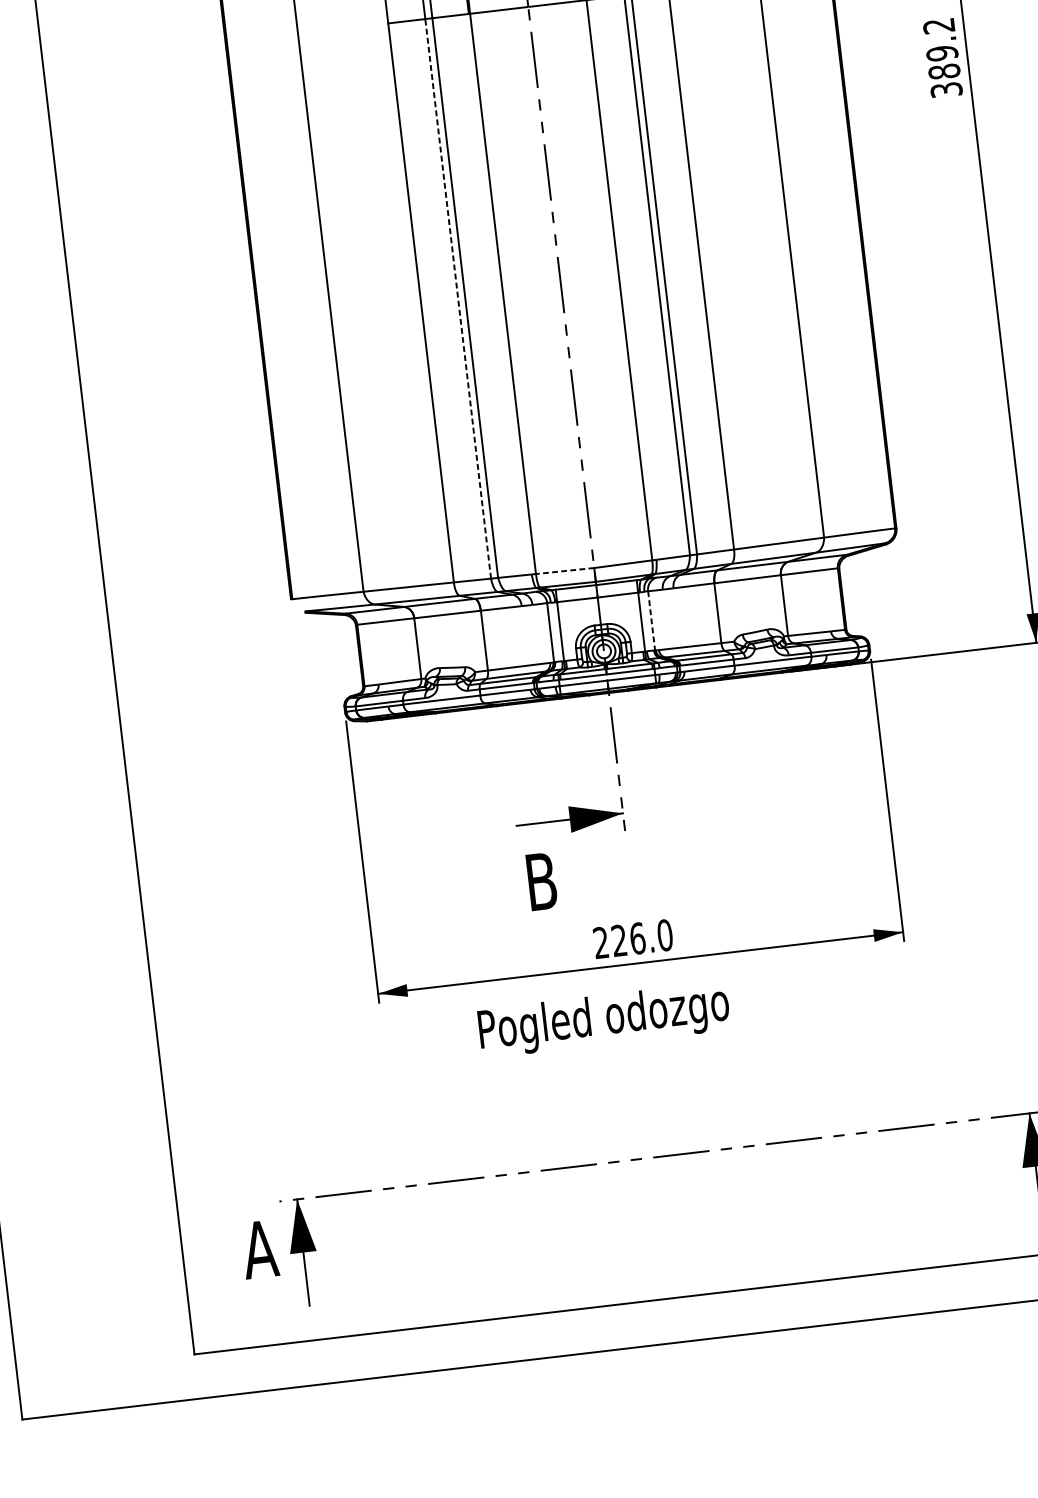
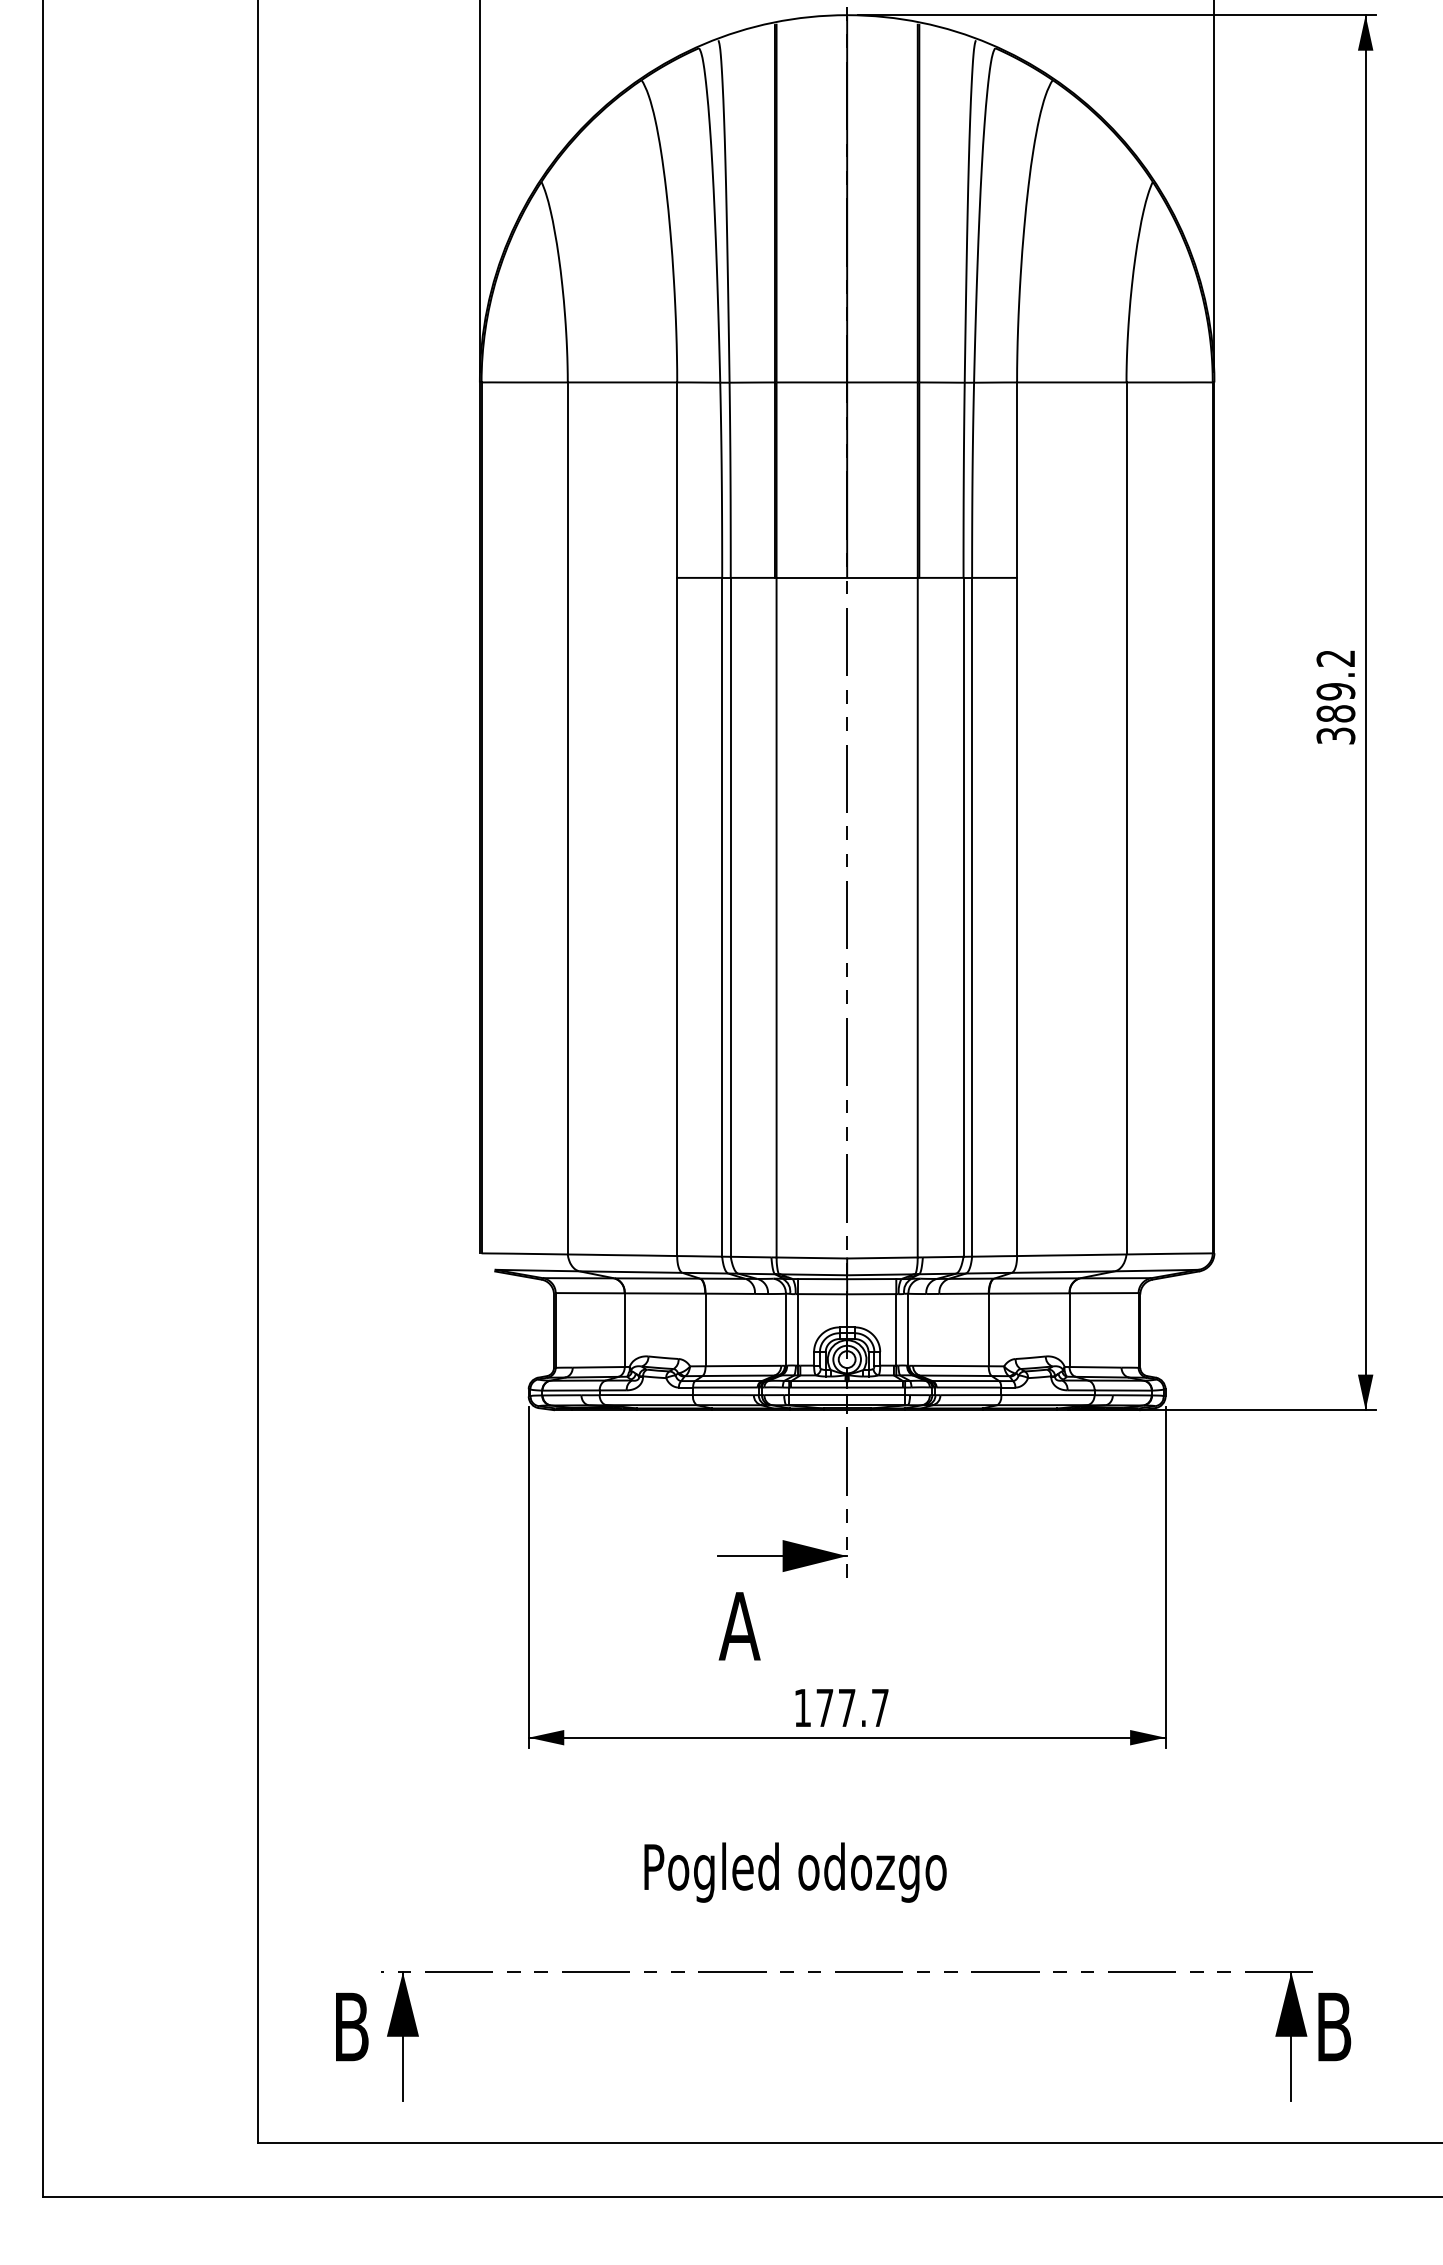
line: (458, 298) -> (722, 916), dashed -> solid
line: (564, 570) -> (811, 1257), dashed -> solid
line: (651, 621) -> (908, 1330), dashed -> solid
text: (541, 881) -> (739, 1626), B -> A
text: (633, 938) -> (841, 1707), 226.0 -> 177.7
text: (604, 1019) -> (795, 1872), moved
text: (260, 1249) -> (351, 2026), A -> B

